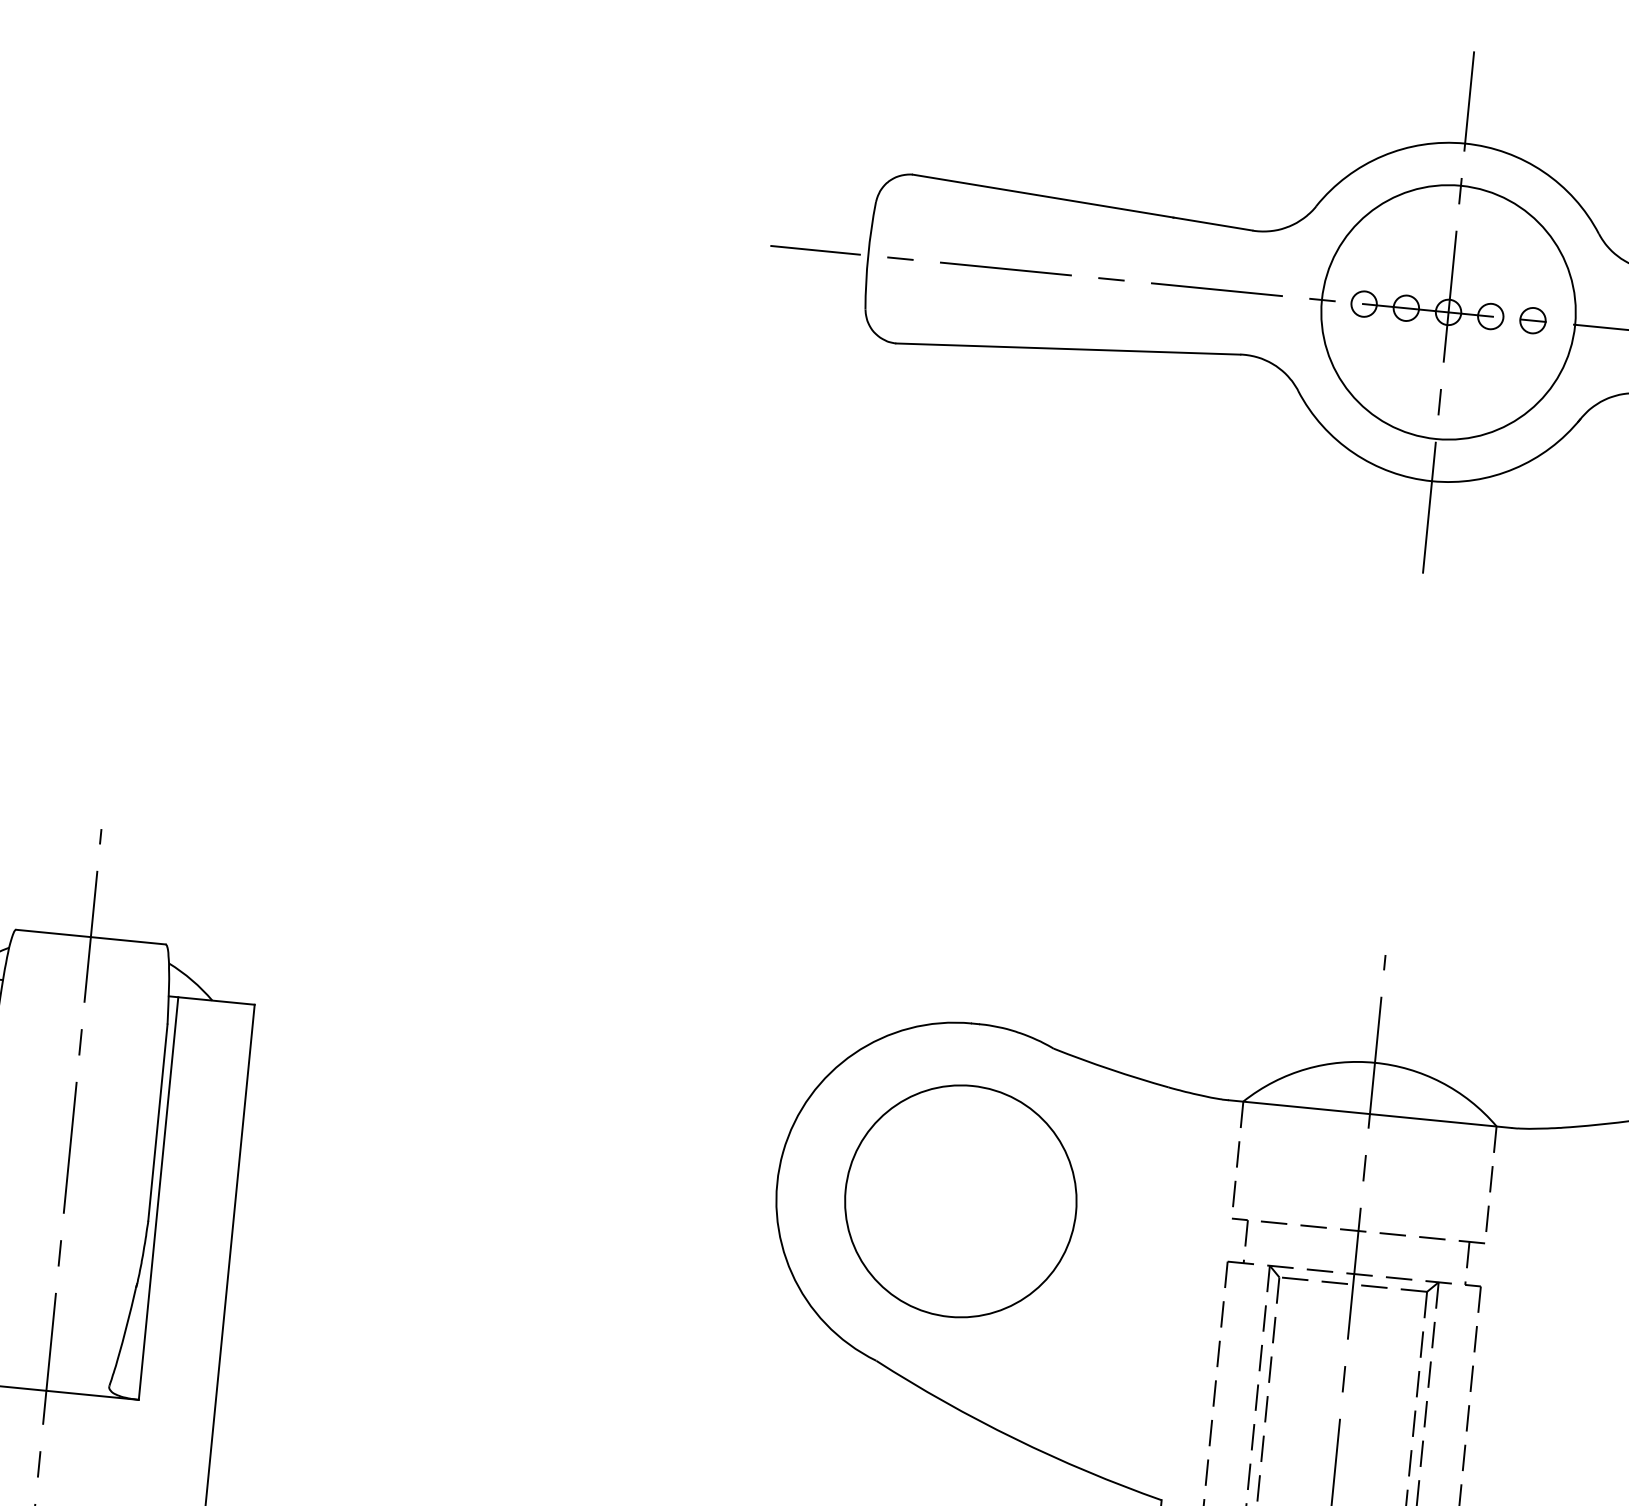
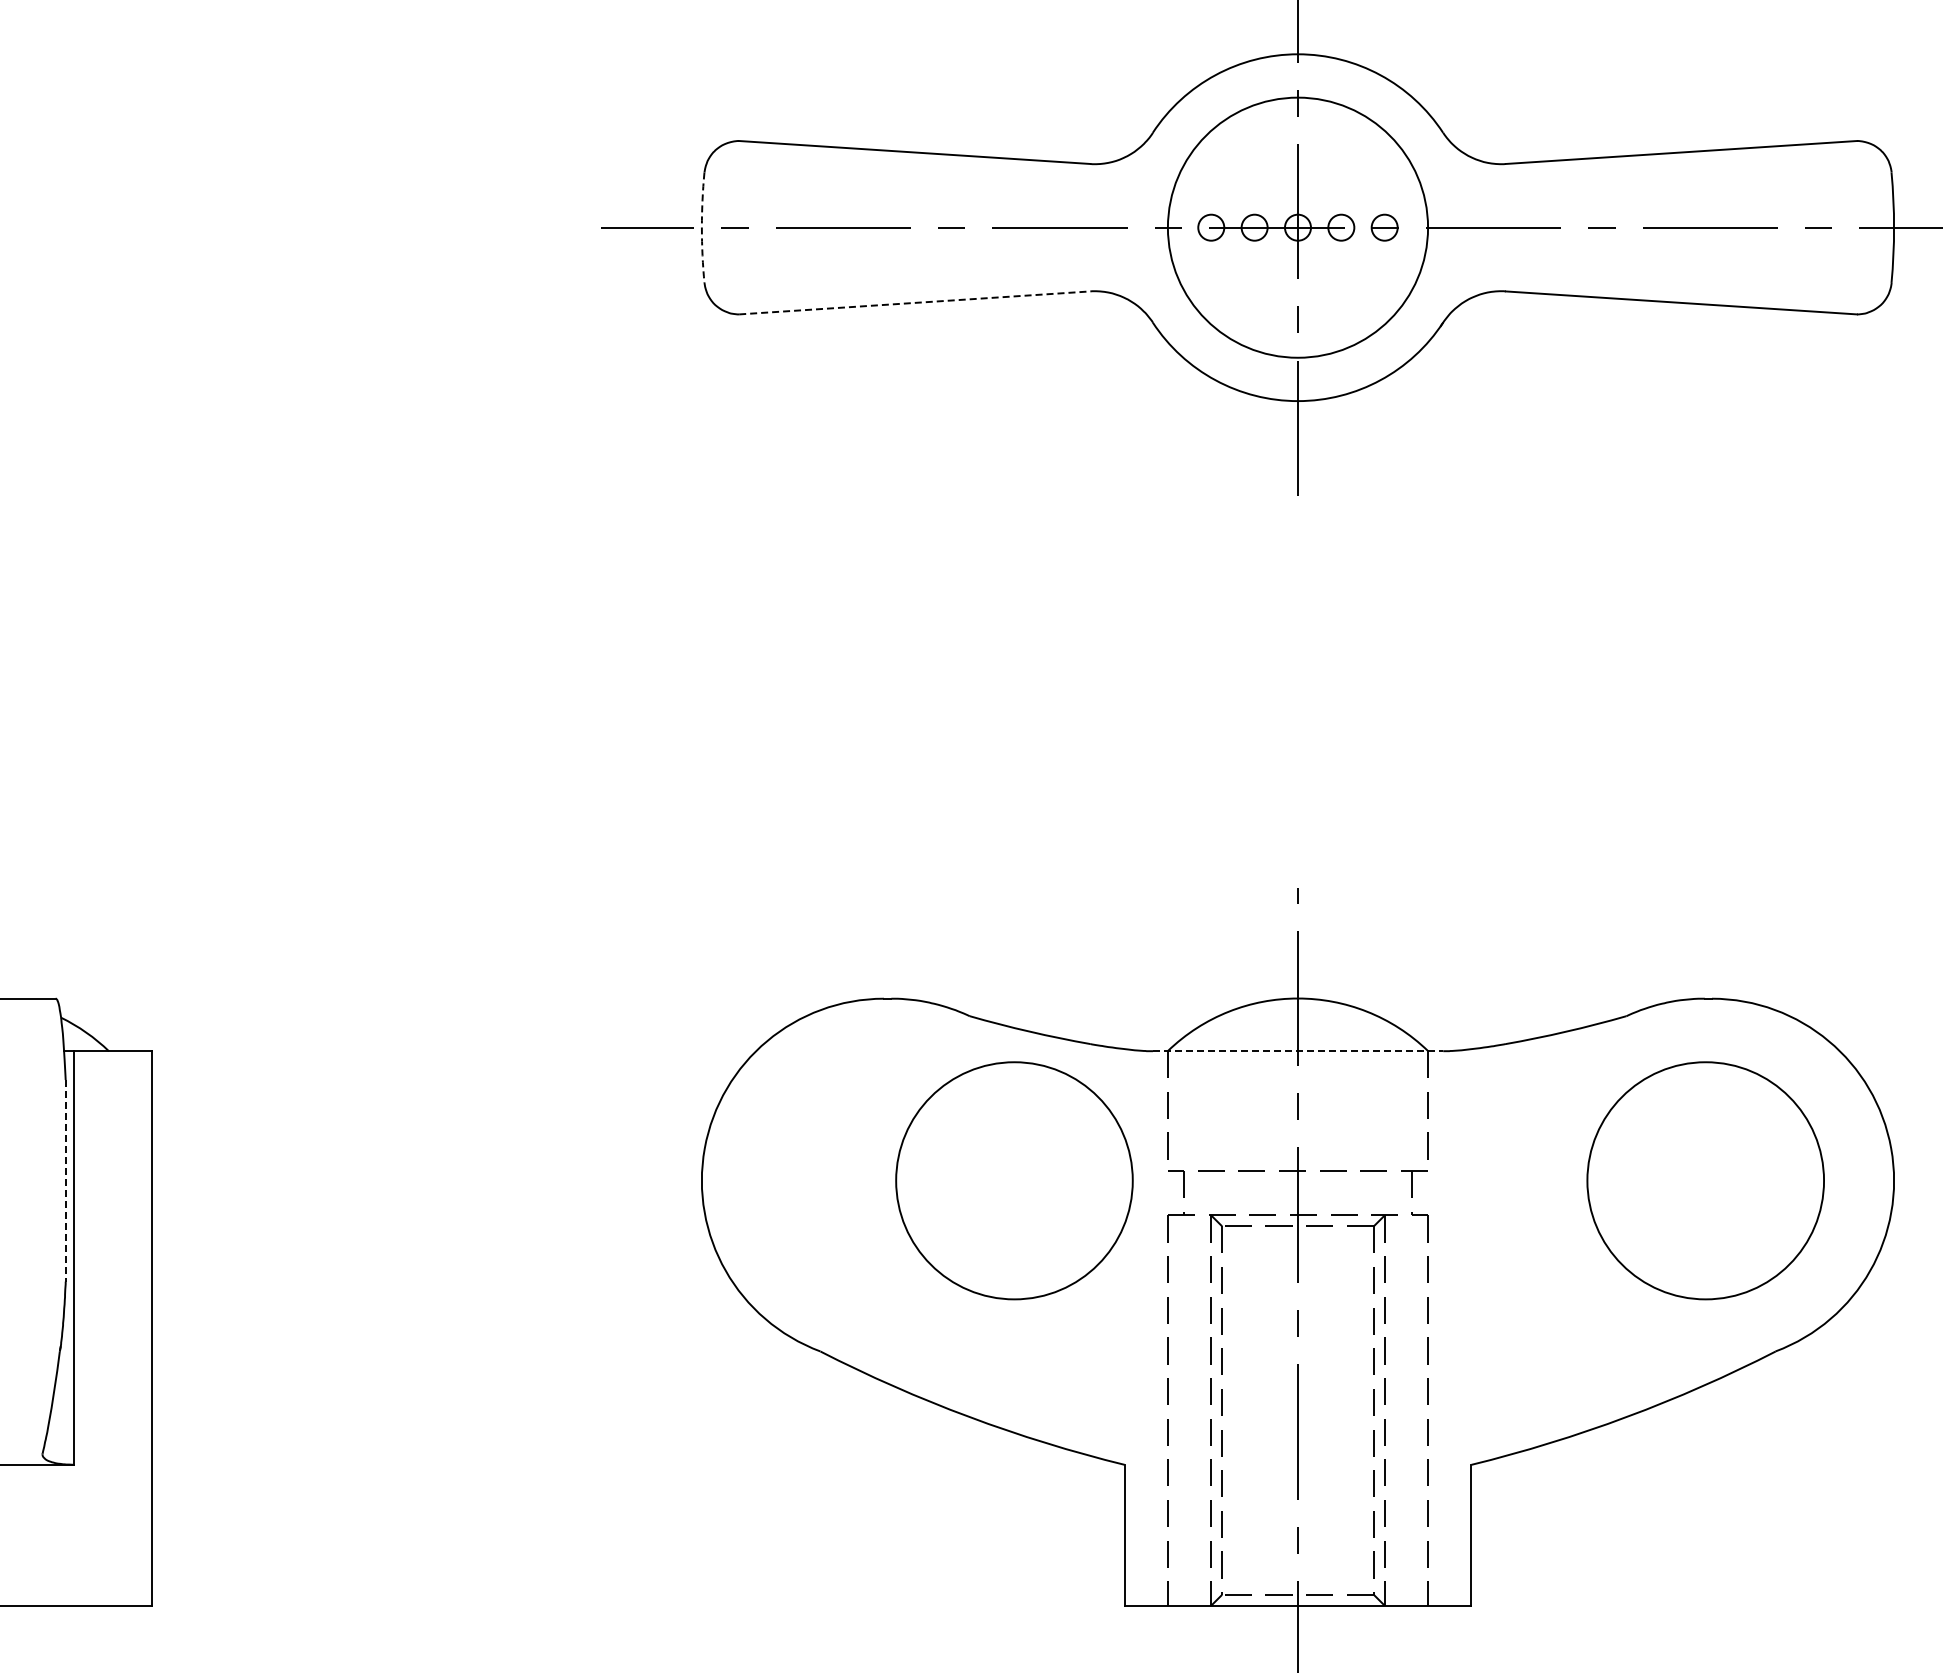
arc: (867, 255) -> (701, 227), solid -> dashed
line: (1068, 348) -> (914, 302), solid -> dashed
line: (1370, 1114) -> (1298, 1051), solid -> dashed
line: (157, 1122) -> (65, 1180), solid -> dashed
part: (960, 1201) -> (1014, 1180), moved

